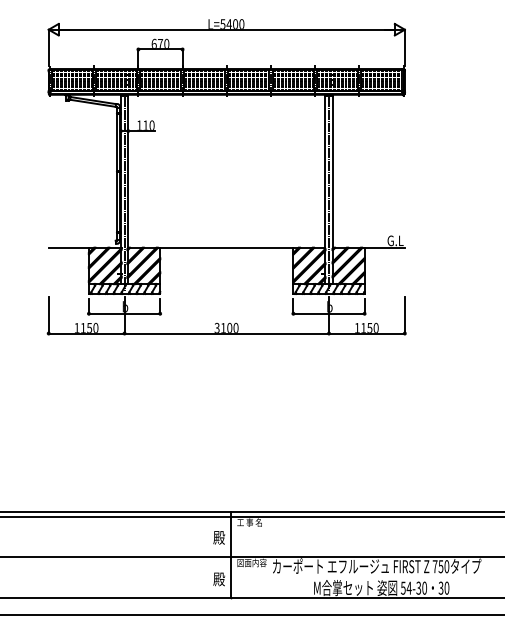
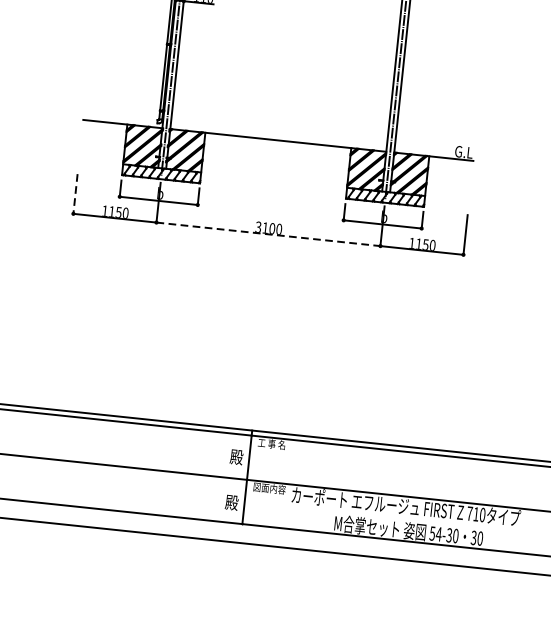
line: (48, 315) -> (75, 194), solid -> dashed
line: (227, 333) -> (269, 234), solid -> dashed
text: (440, 566) -> (475, 514), 750 -> 710

